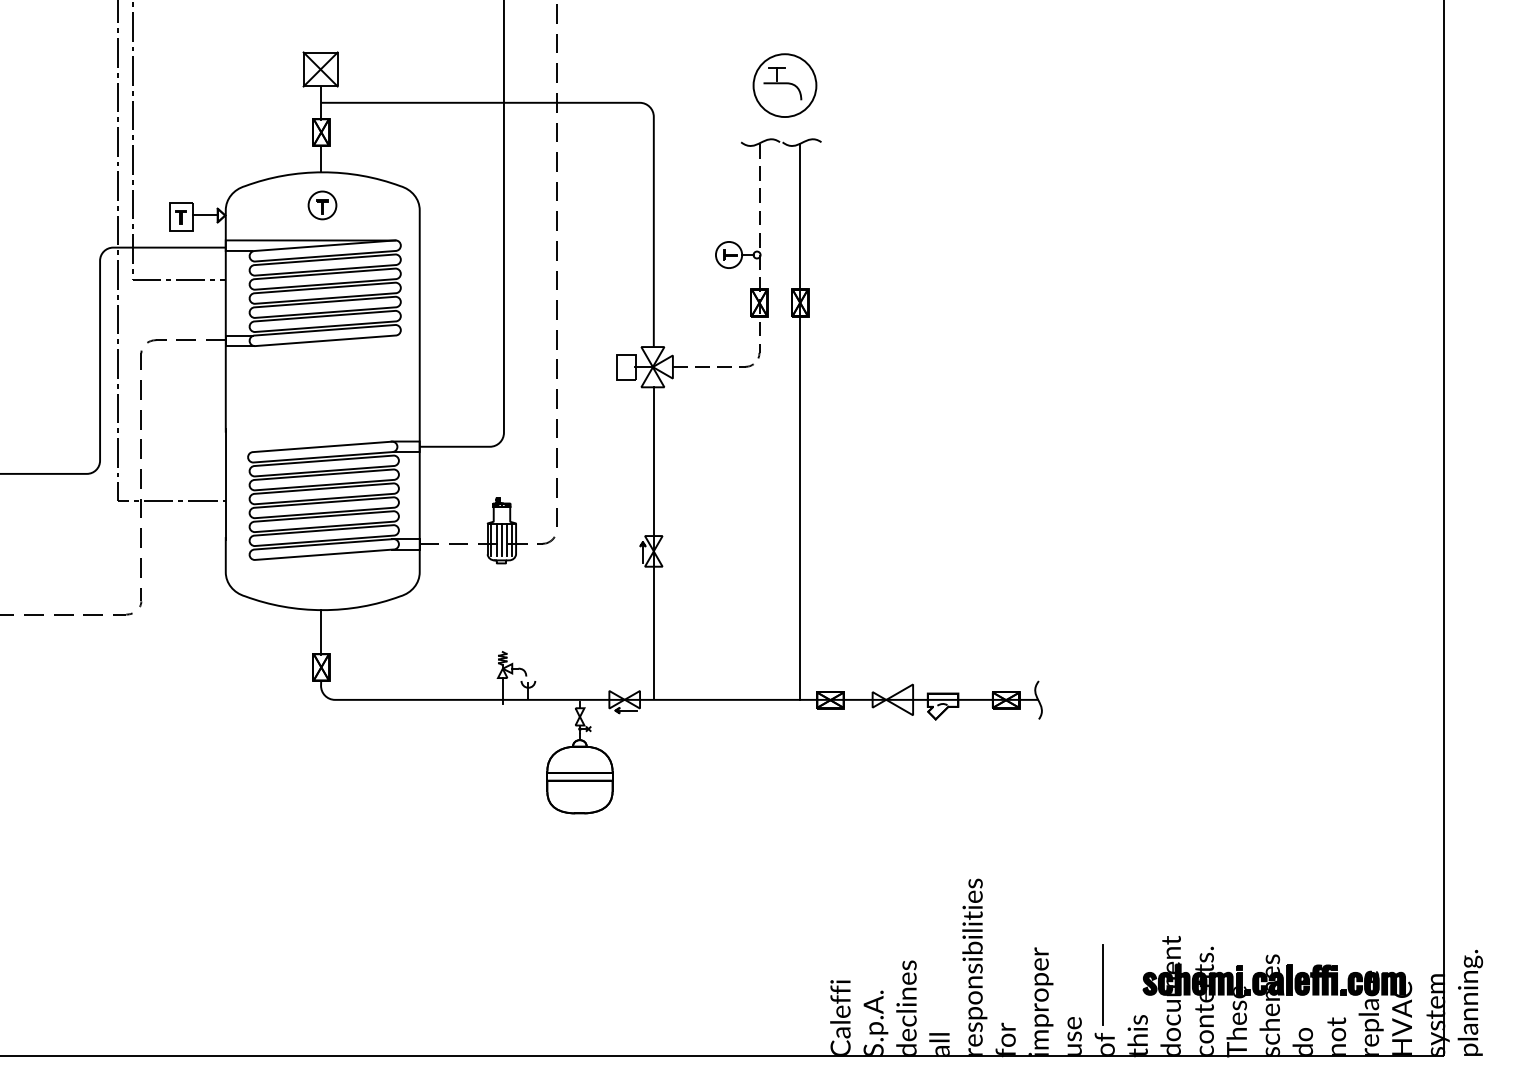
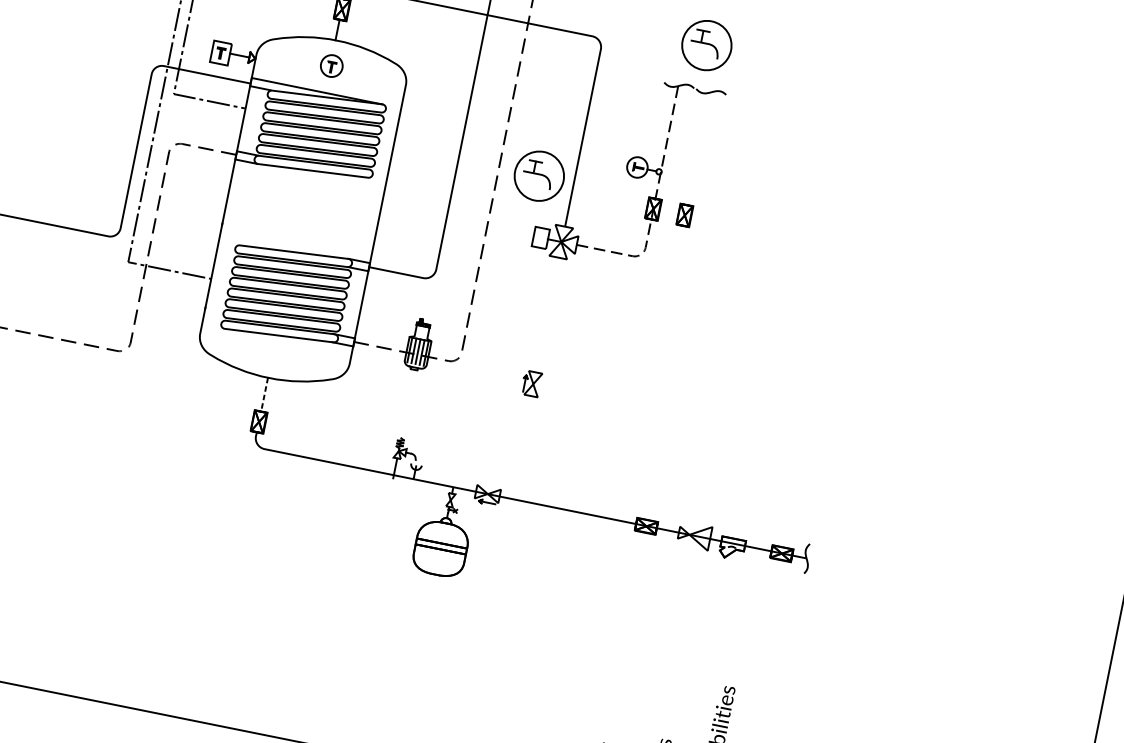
part: (608, 290) -> (538, 176), added
line: (800, 421) -> (666, 306), removed
line: (653, 542) -> (534, 377), removed
line: (321, 632) -> (264, 395), solid -> dashed

